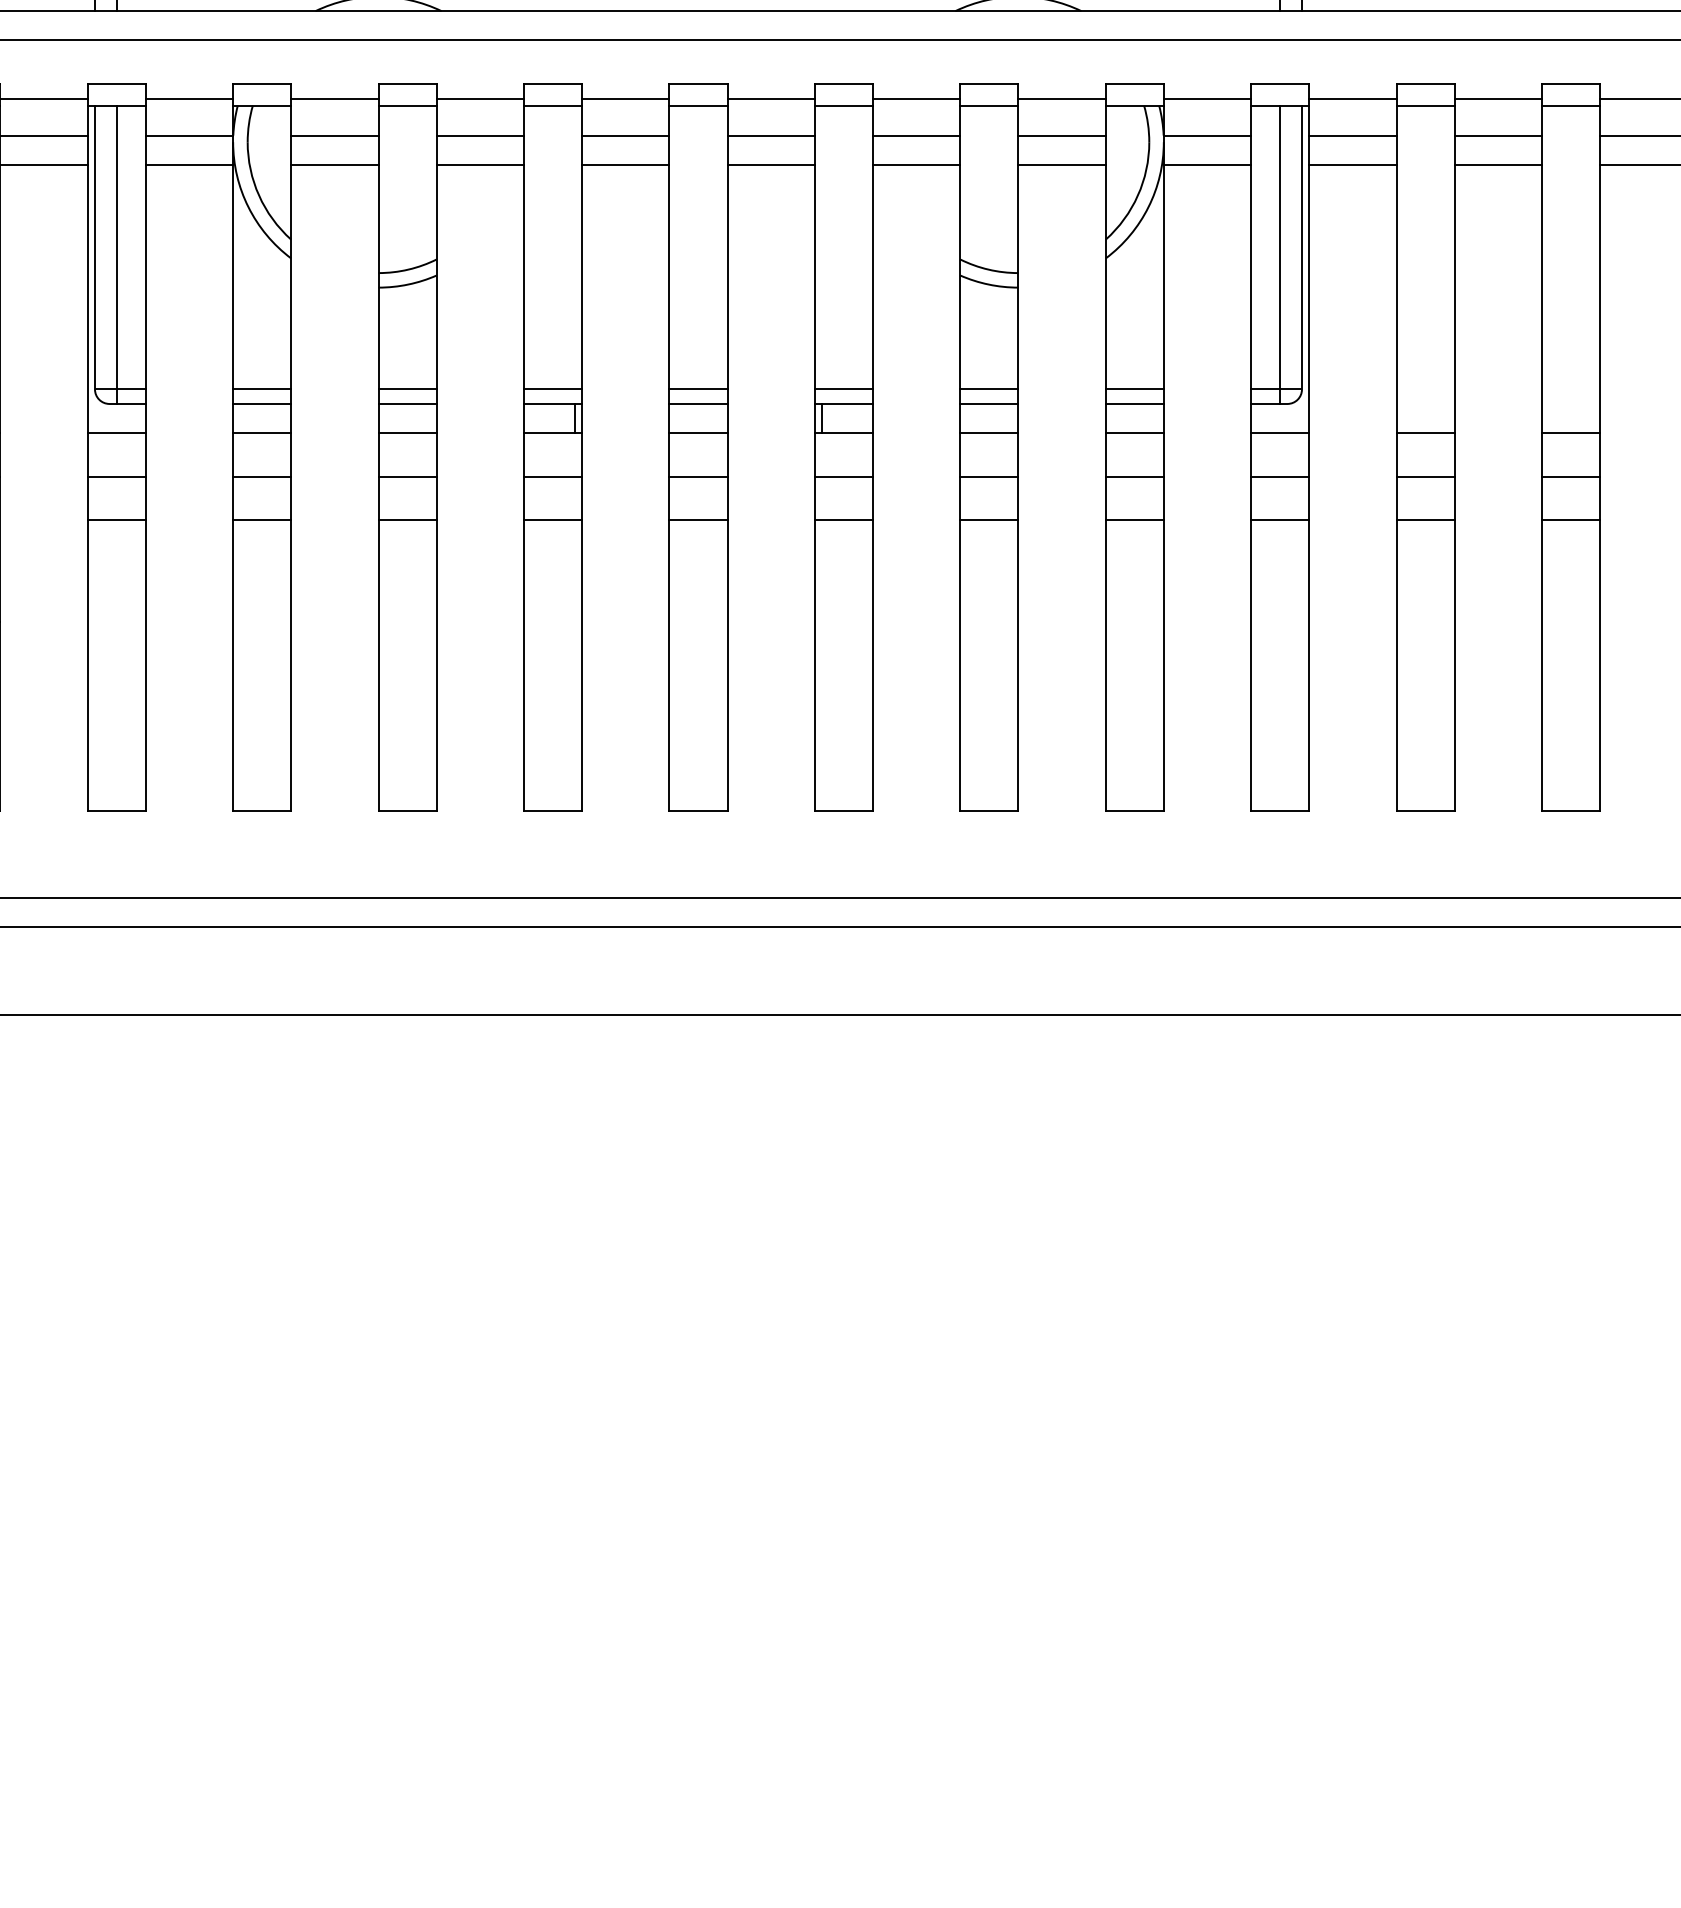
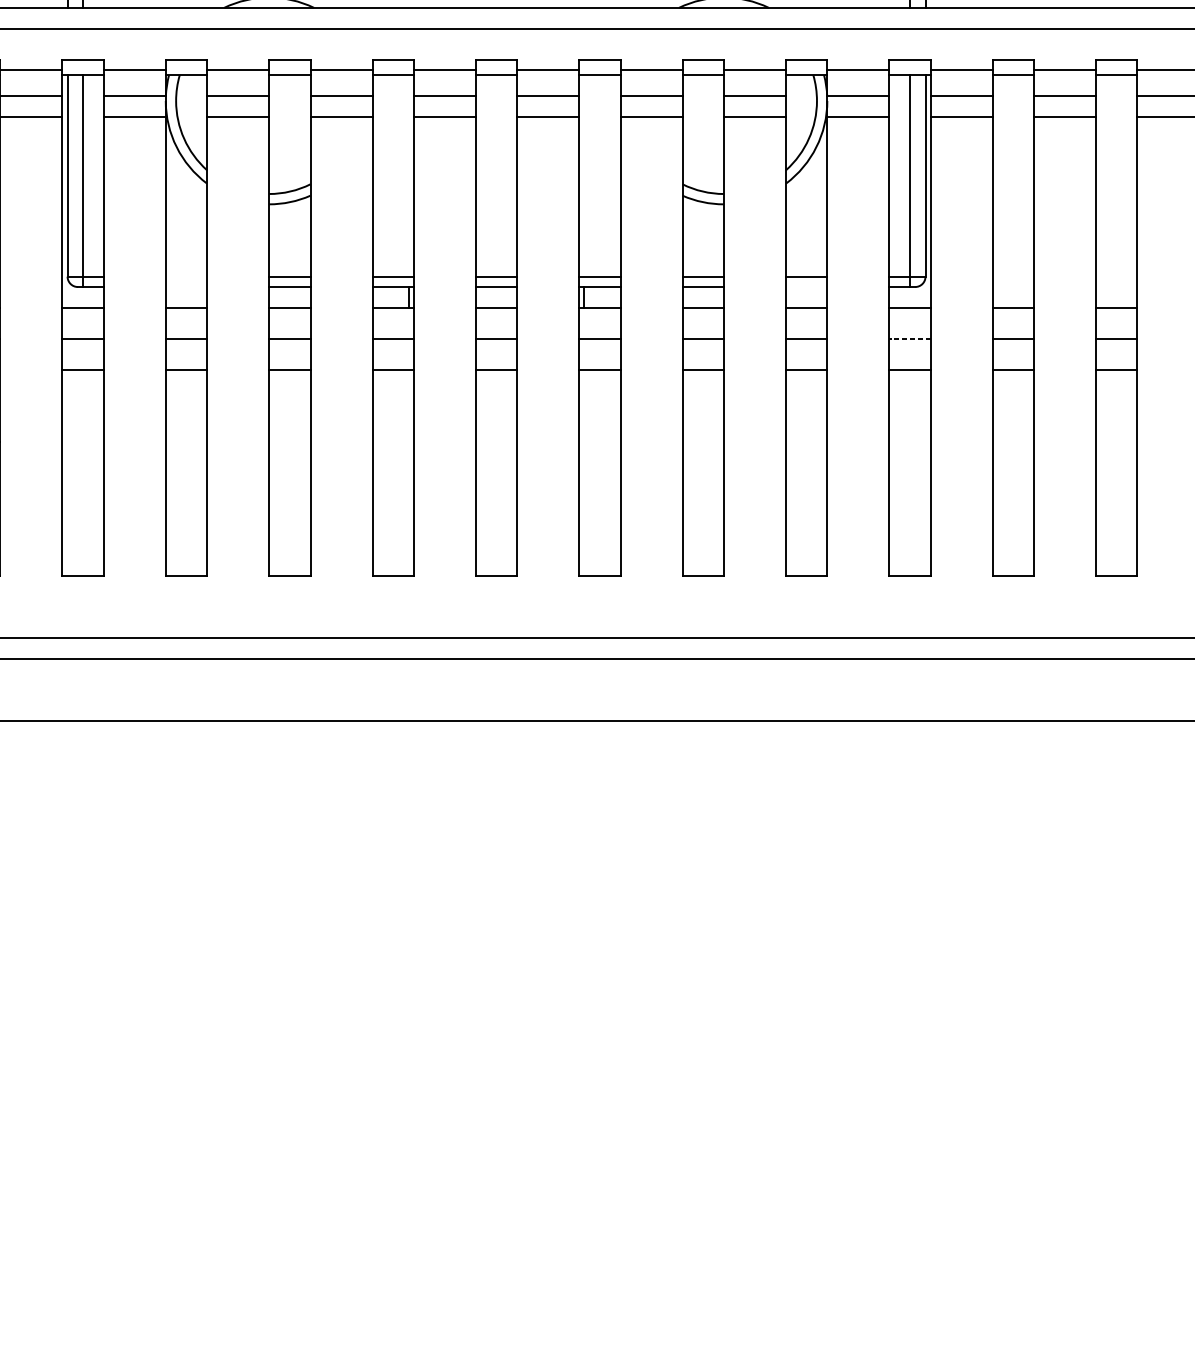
line: (262, 389) -> (186, 276), removed
line: (262, 403) -> (186, 286), removed
line: (1134, 403) -> (806, 286), removed
line: (1279, 476) -> (909, 338), solid -> dashed

